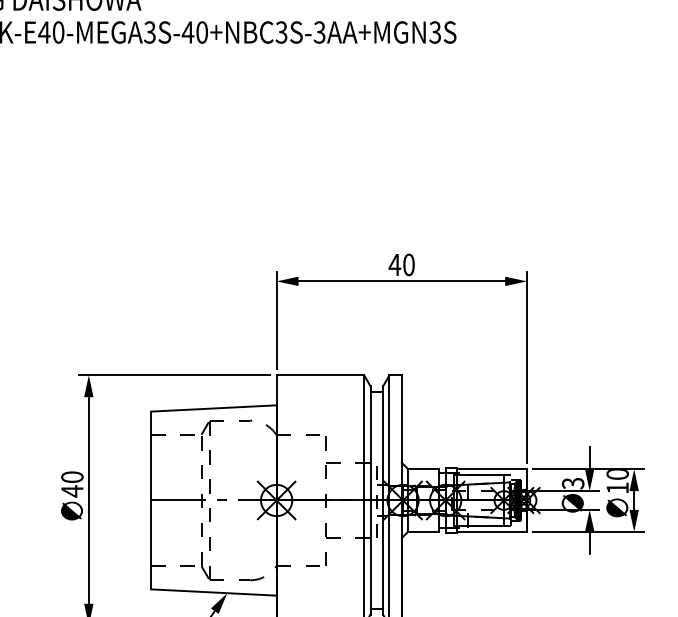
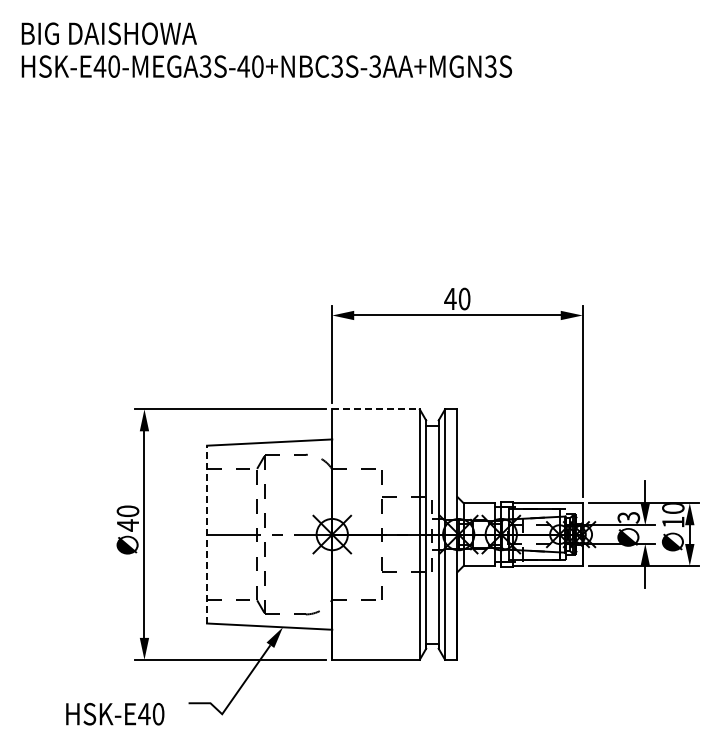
line: (320, 375) -> (376, 409), solid -> dashed
line: (151, 500) -> (207, 534), solid -> dashed

